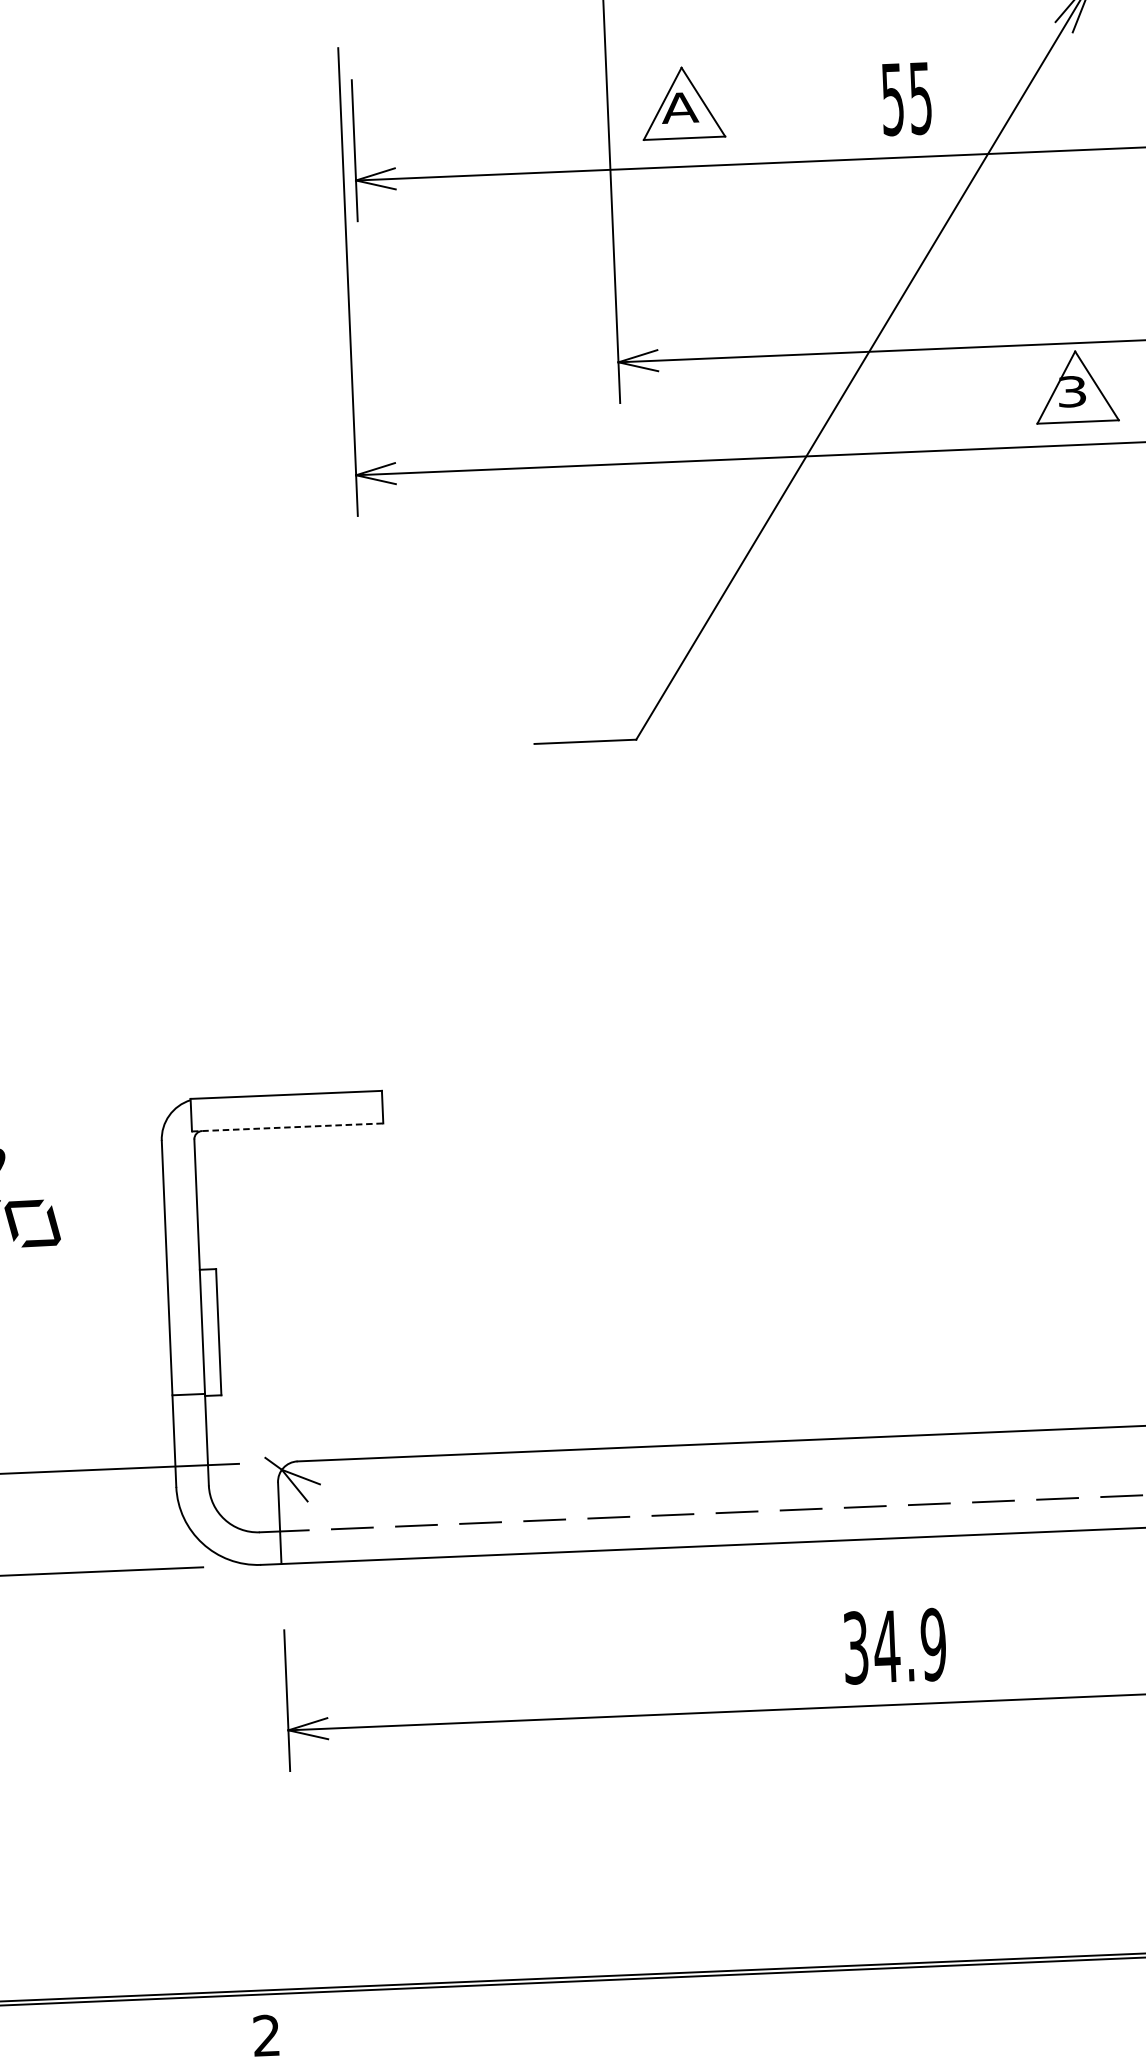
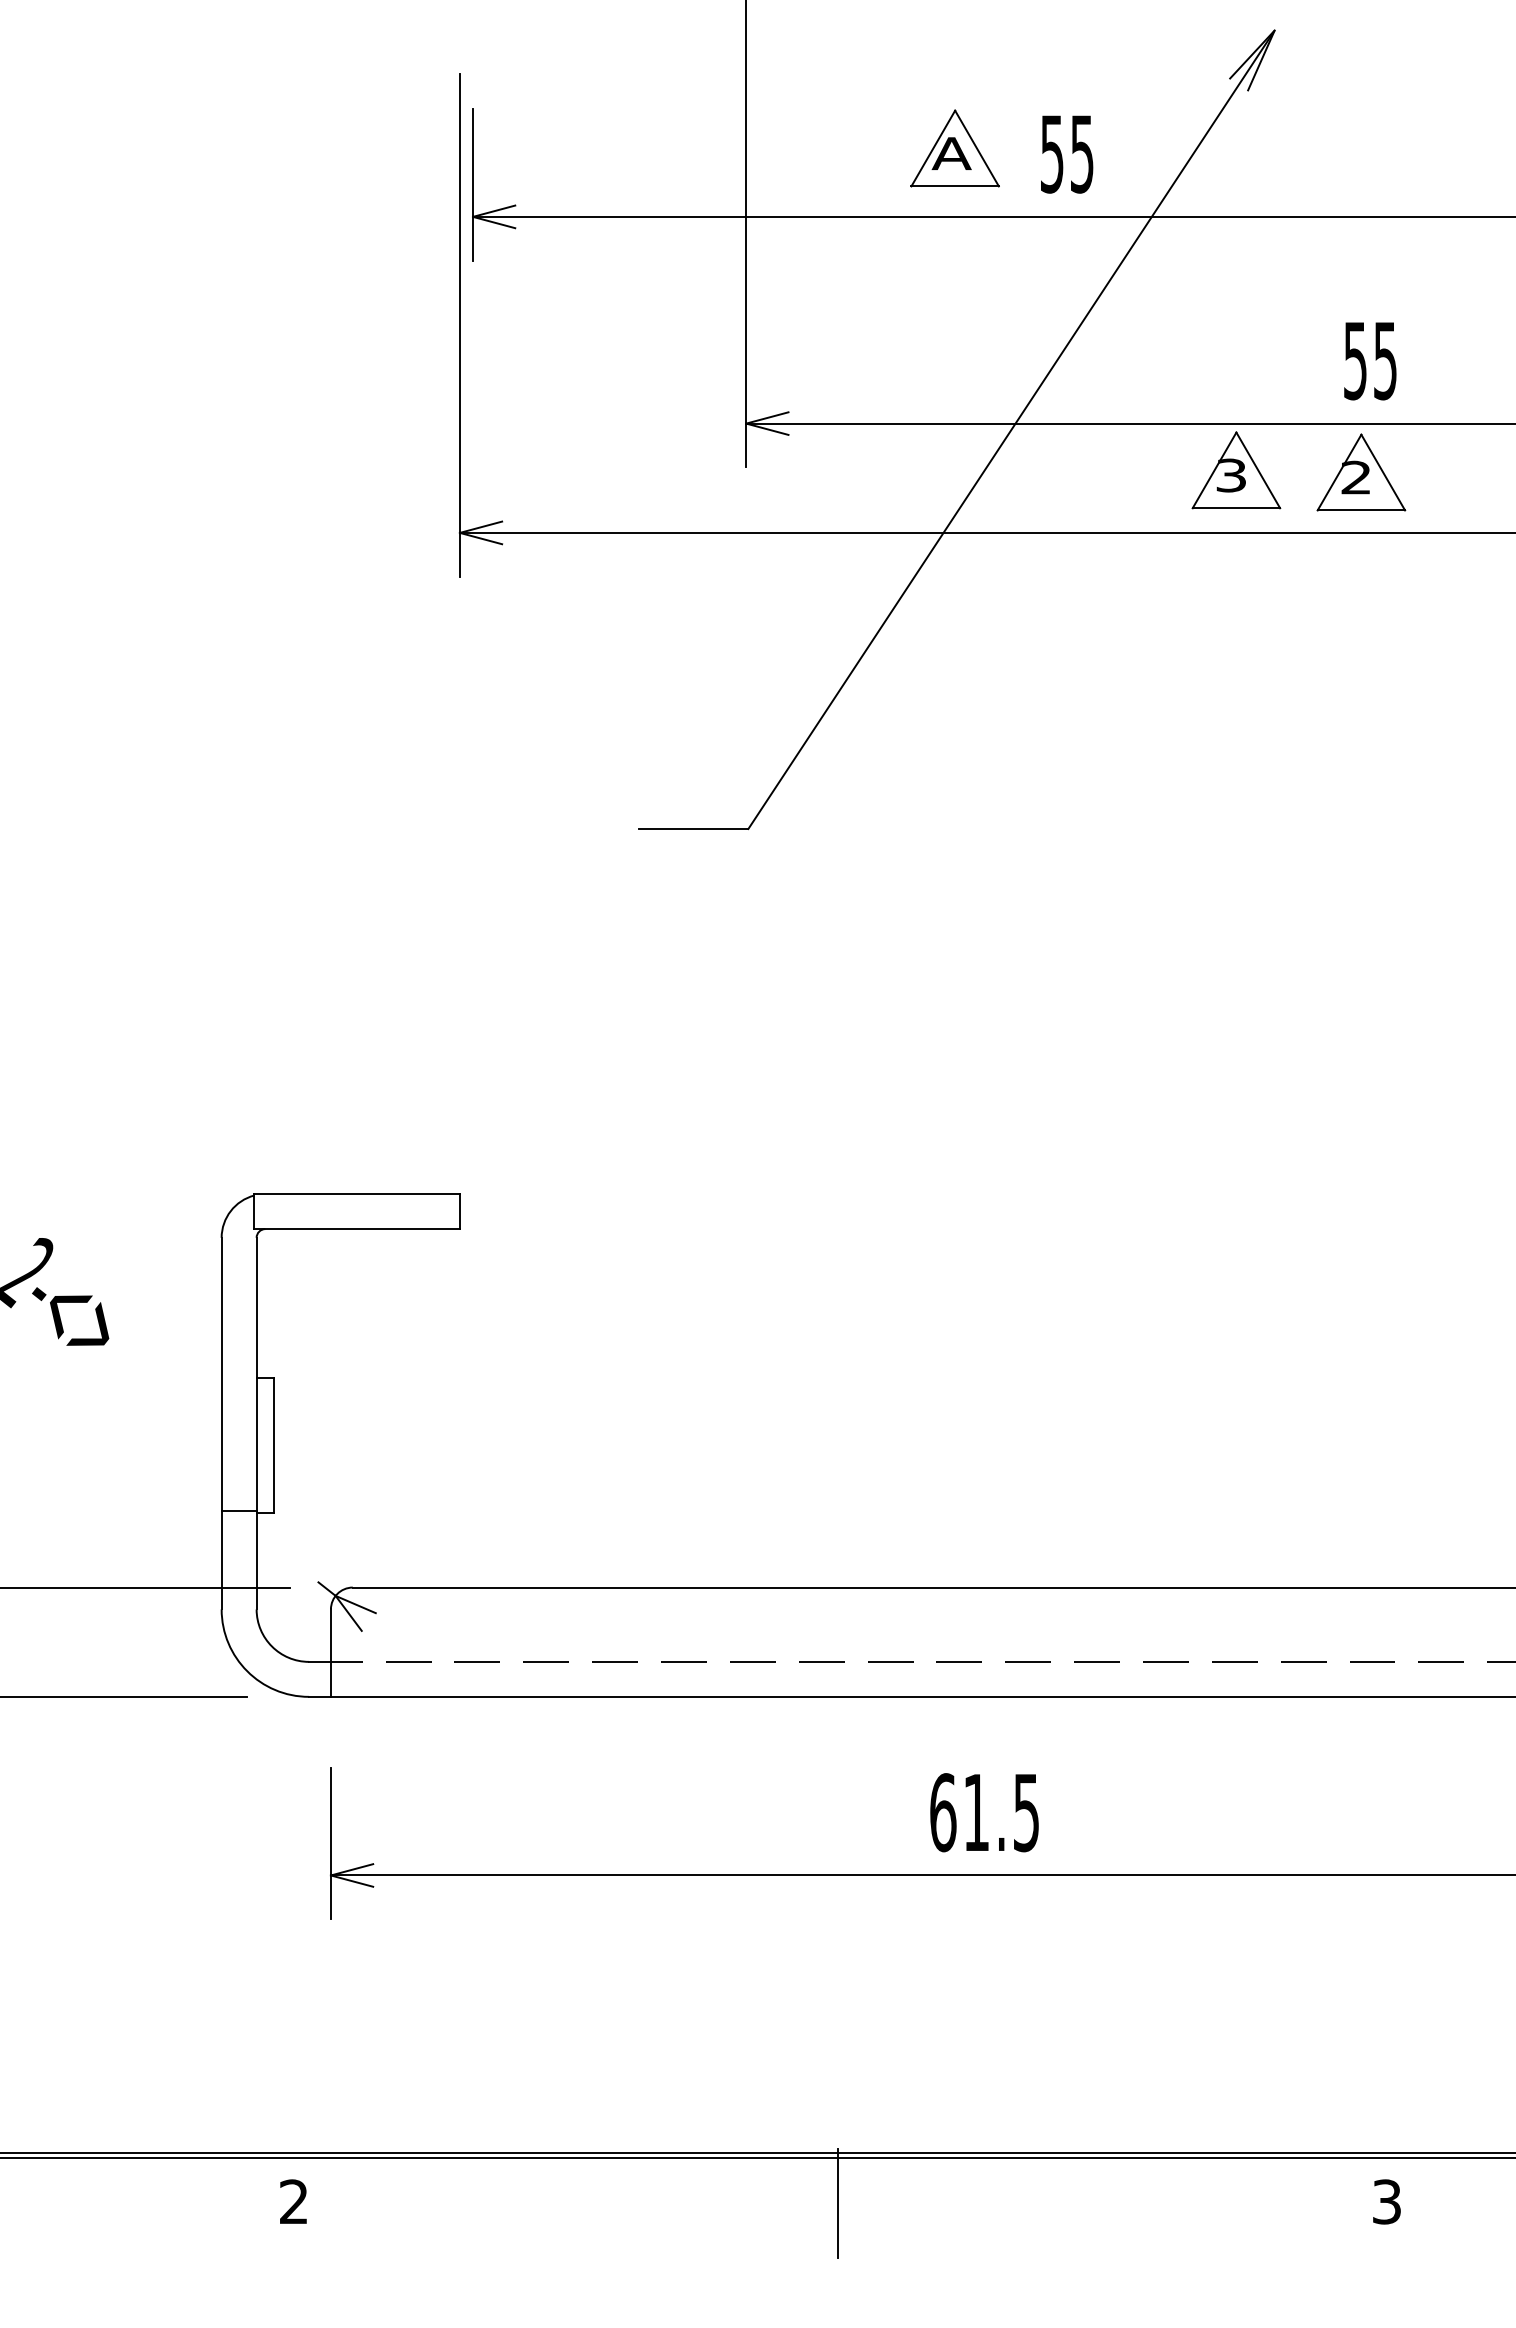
part: (682, 103) -> (954, 148), moved
line: (287, 1127) -> (357, 1229), dashed -> solid
text: (894, 1646) -> (984, 1812), 34.9 -> 61.5
line: (772, 2015) -> (837, 2203), added

